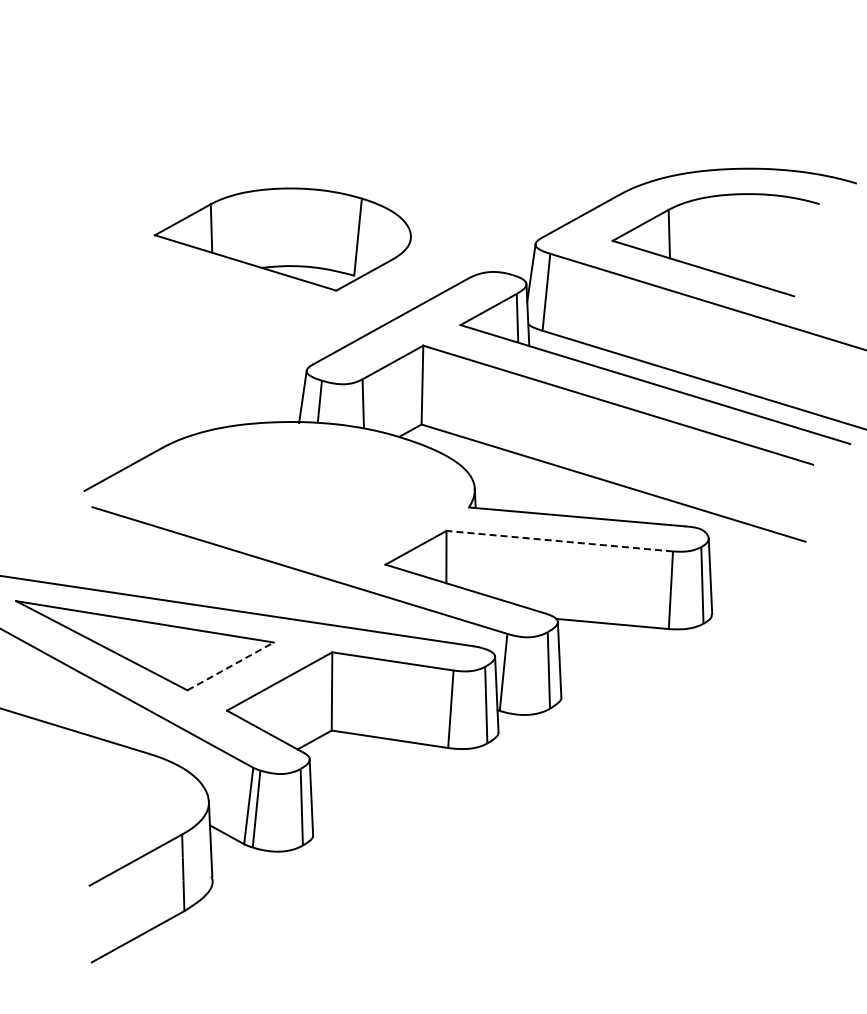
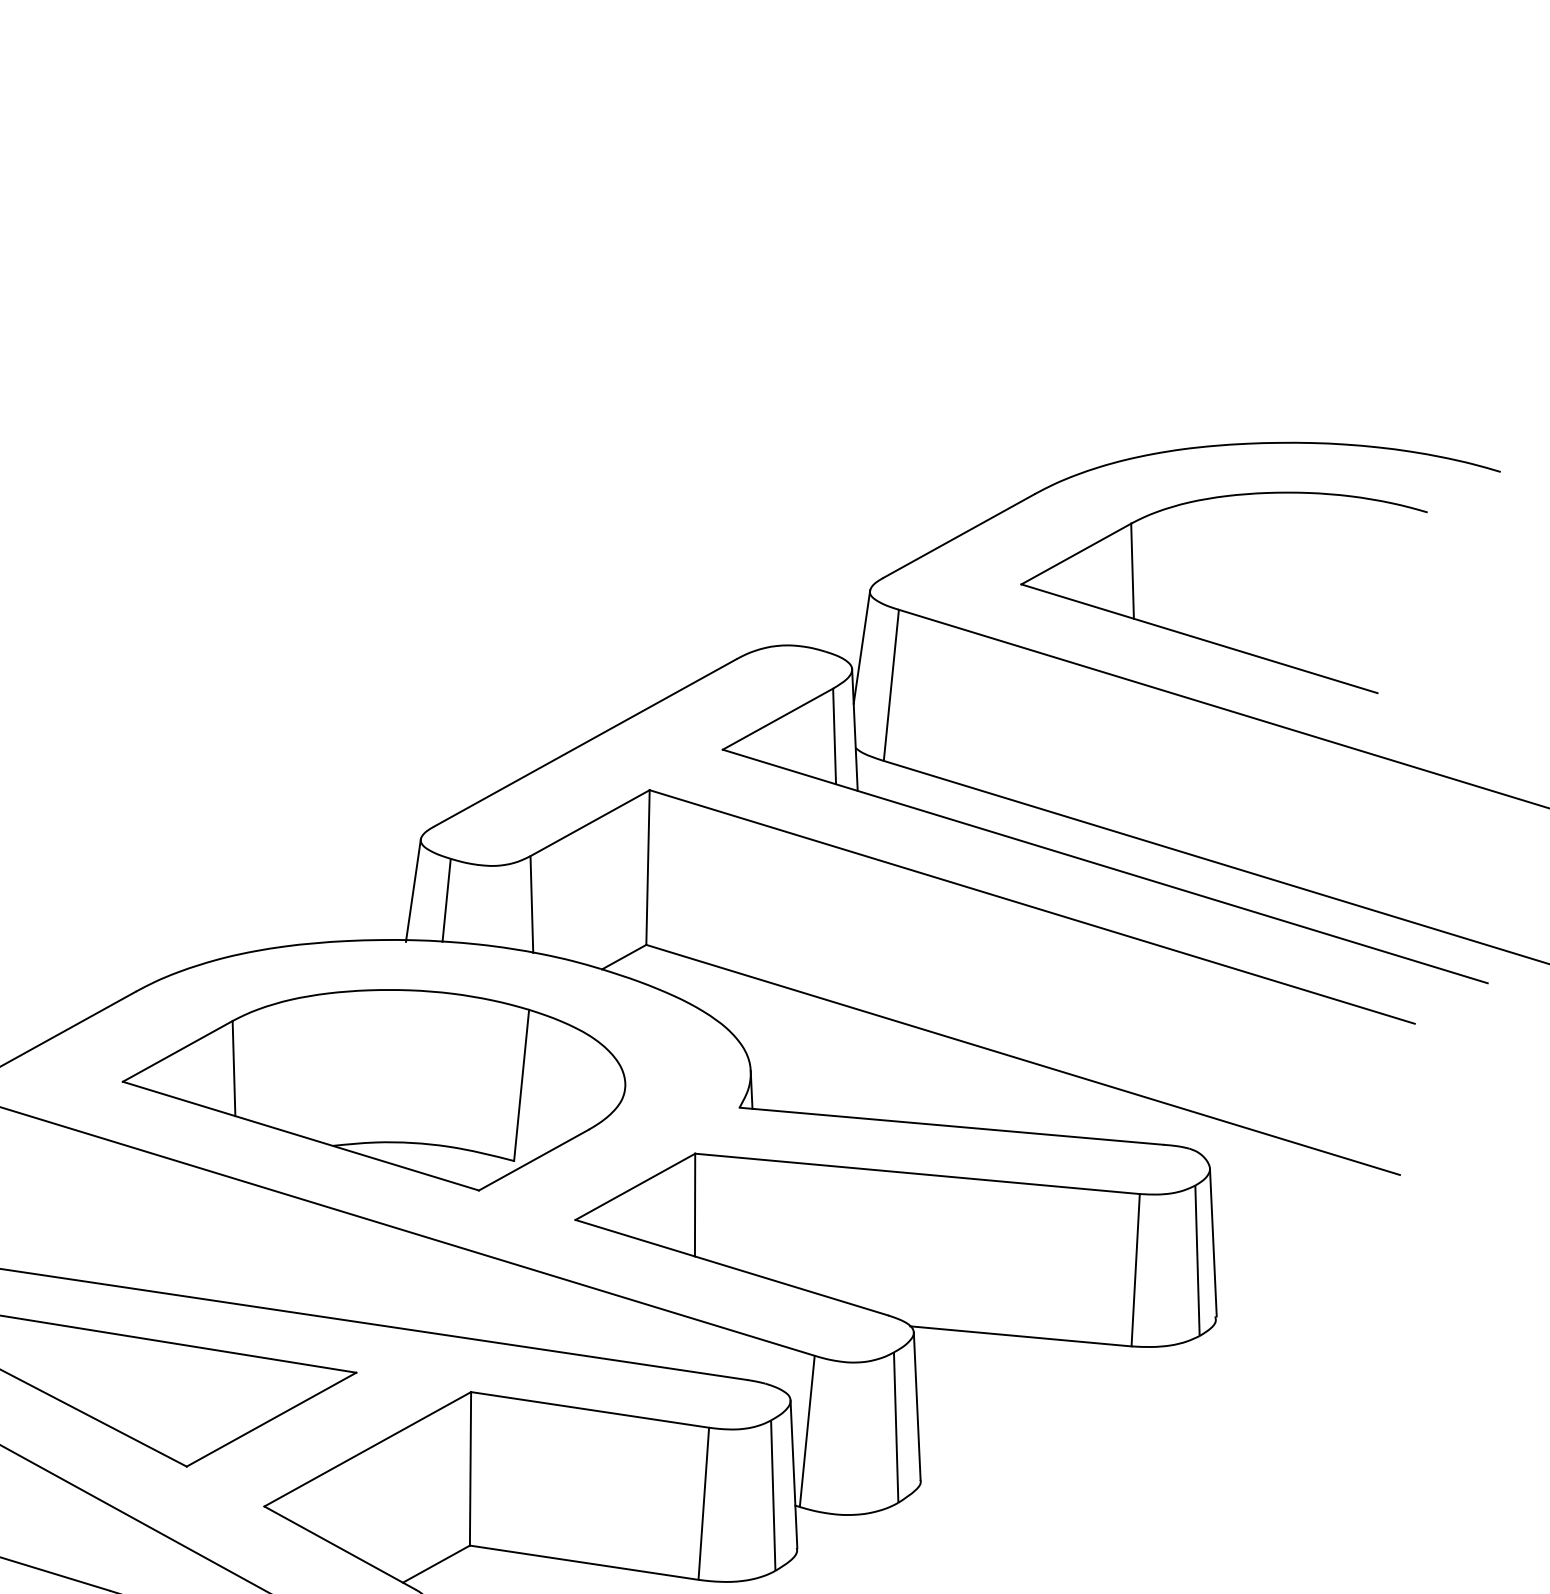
part: (282, 239) -> (373, 1090), moved
line: (559, 541) -> (916, 1174), dashed -> solid
line: (231, 666) -> (273, 1419), dashed -> solid

